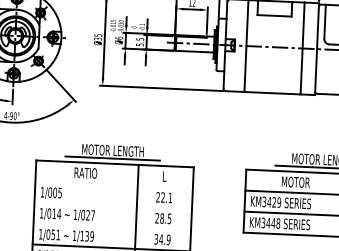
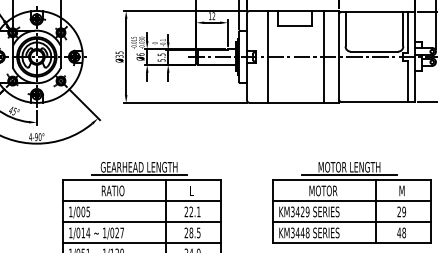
text: (112, 149) -> (138, 166), MOTOR LENGTH -> GEARHEAD LENGTH
line: (113, 184) -> (141, 201), added
line: (112, 205) -> (141, 222), added
line: (111, 226) -> (141, 243), added

